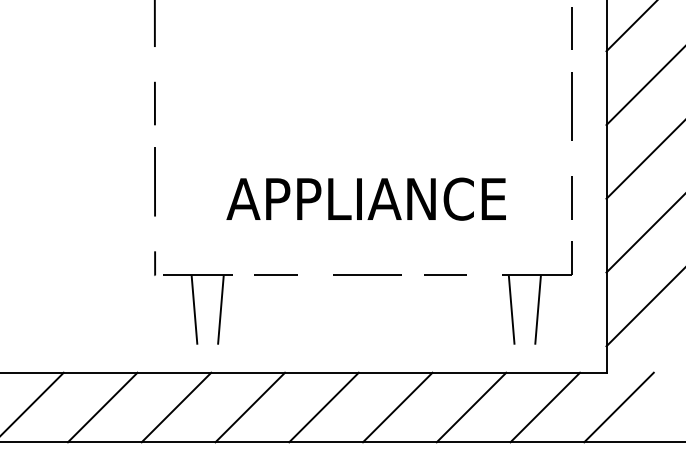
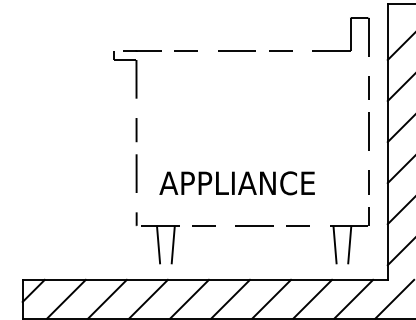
text: (365, 199) -> (236, 183), moved

